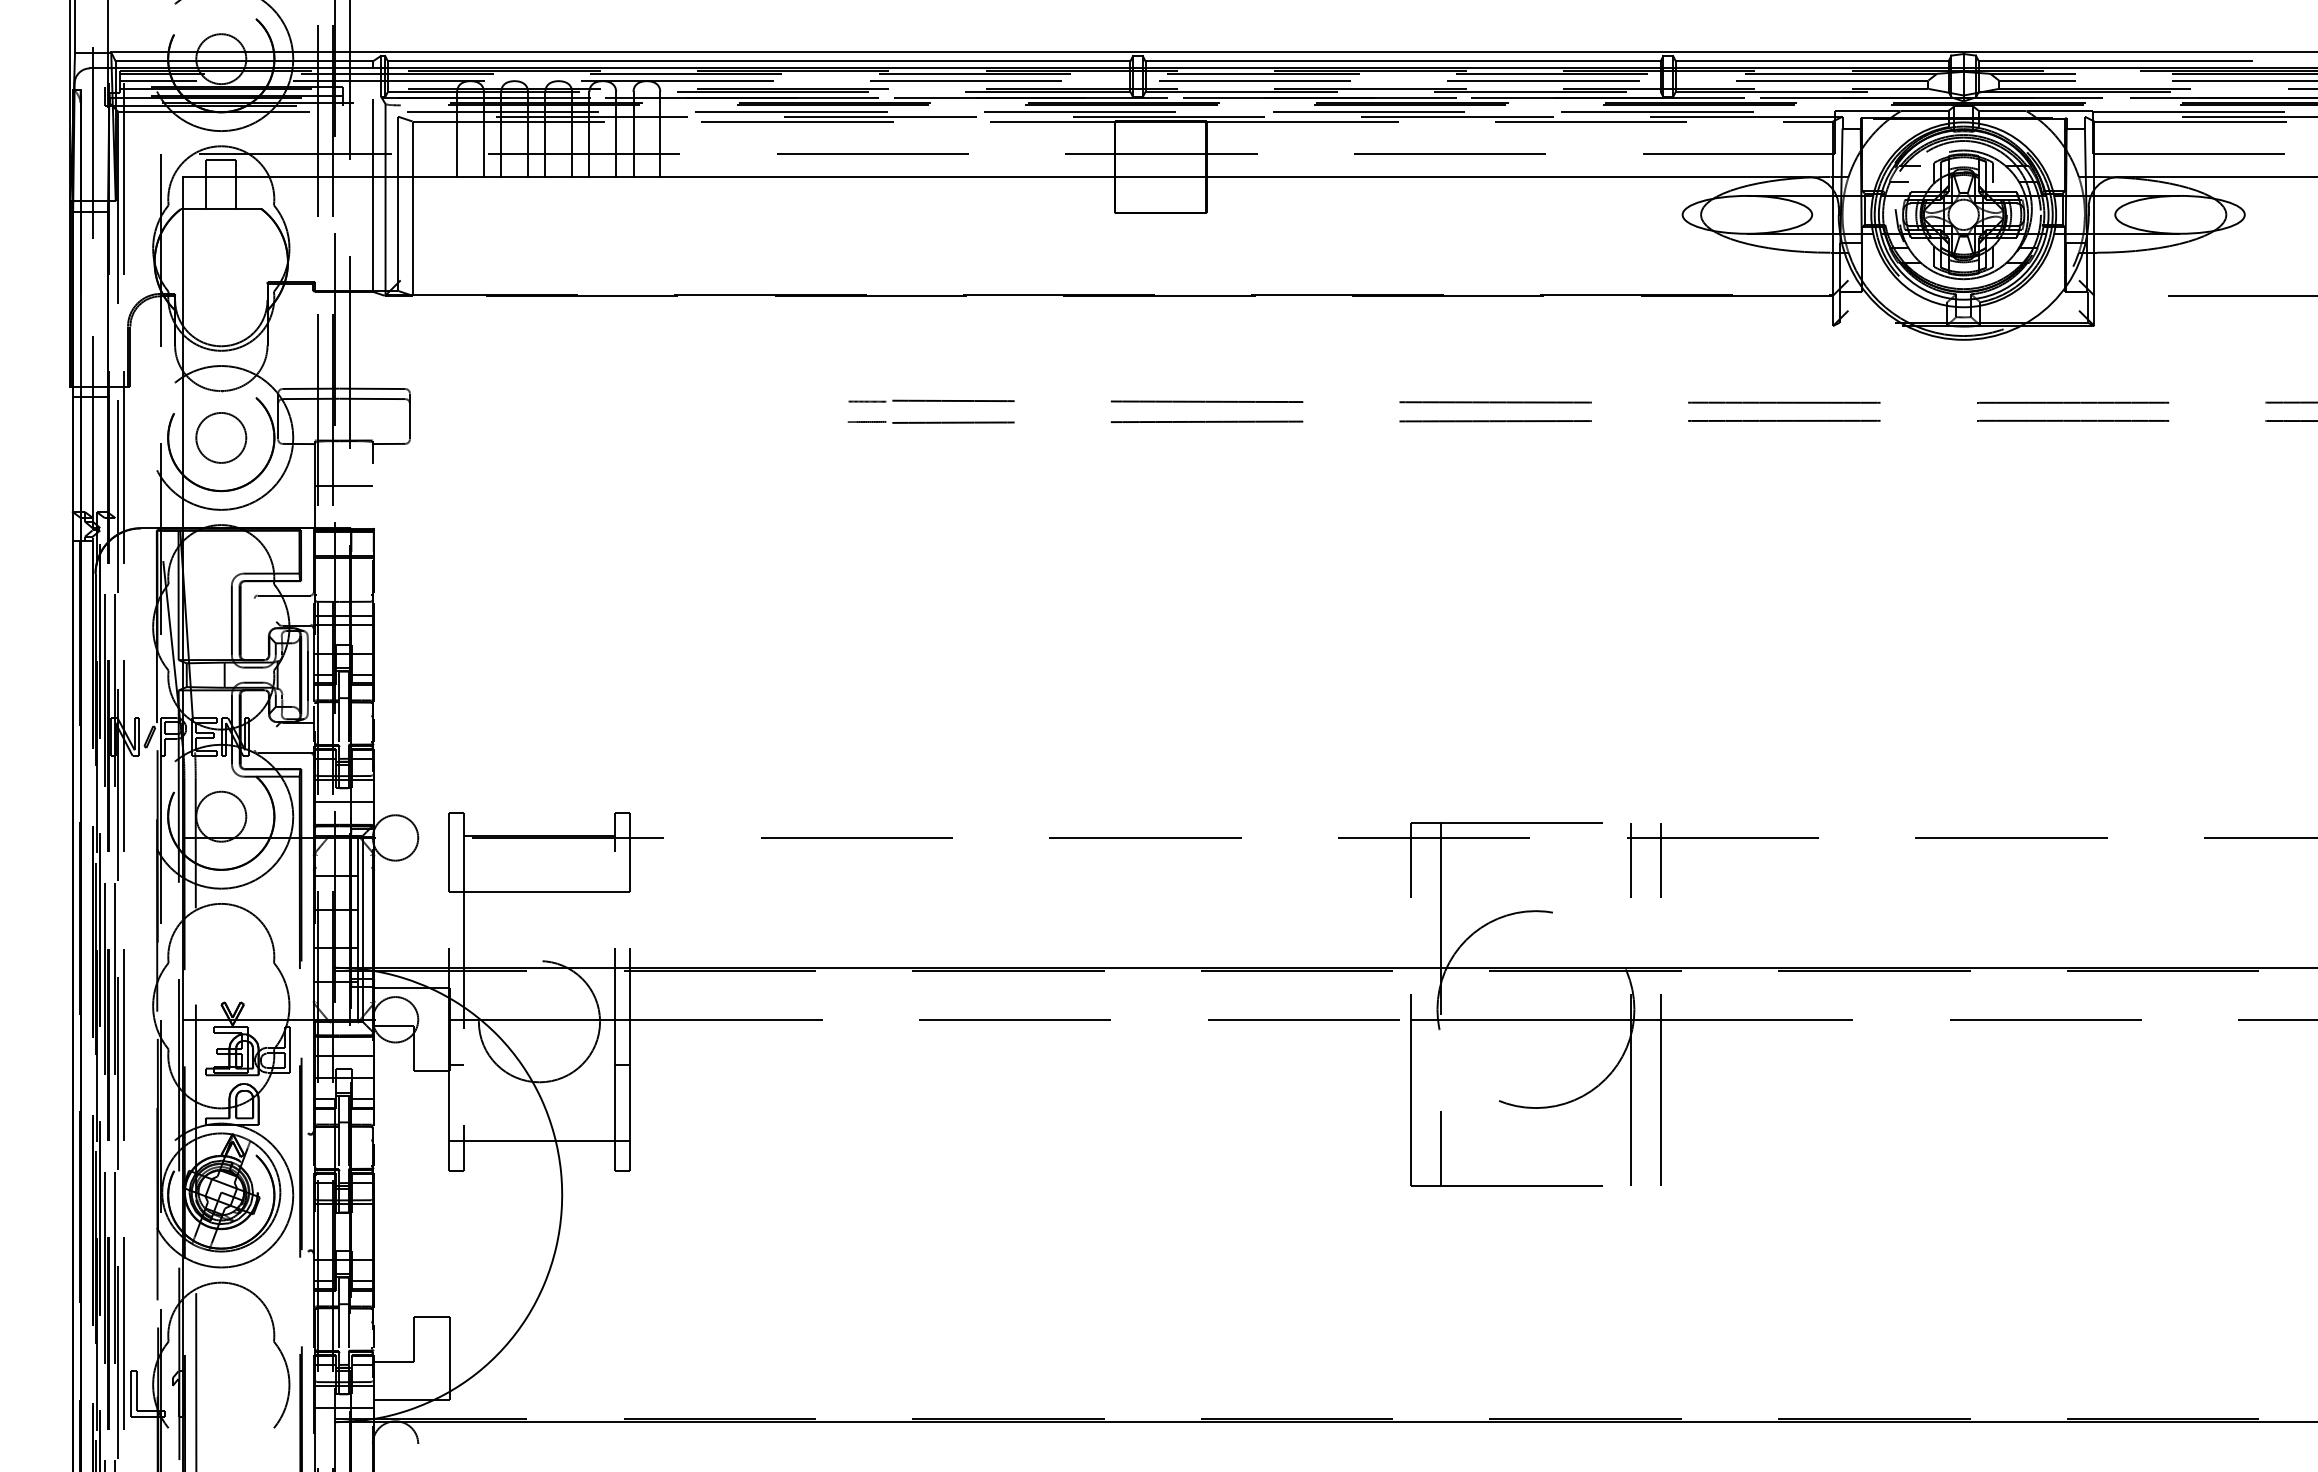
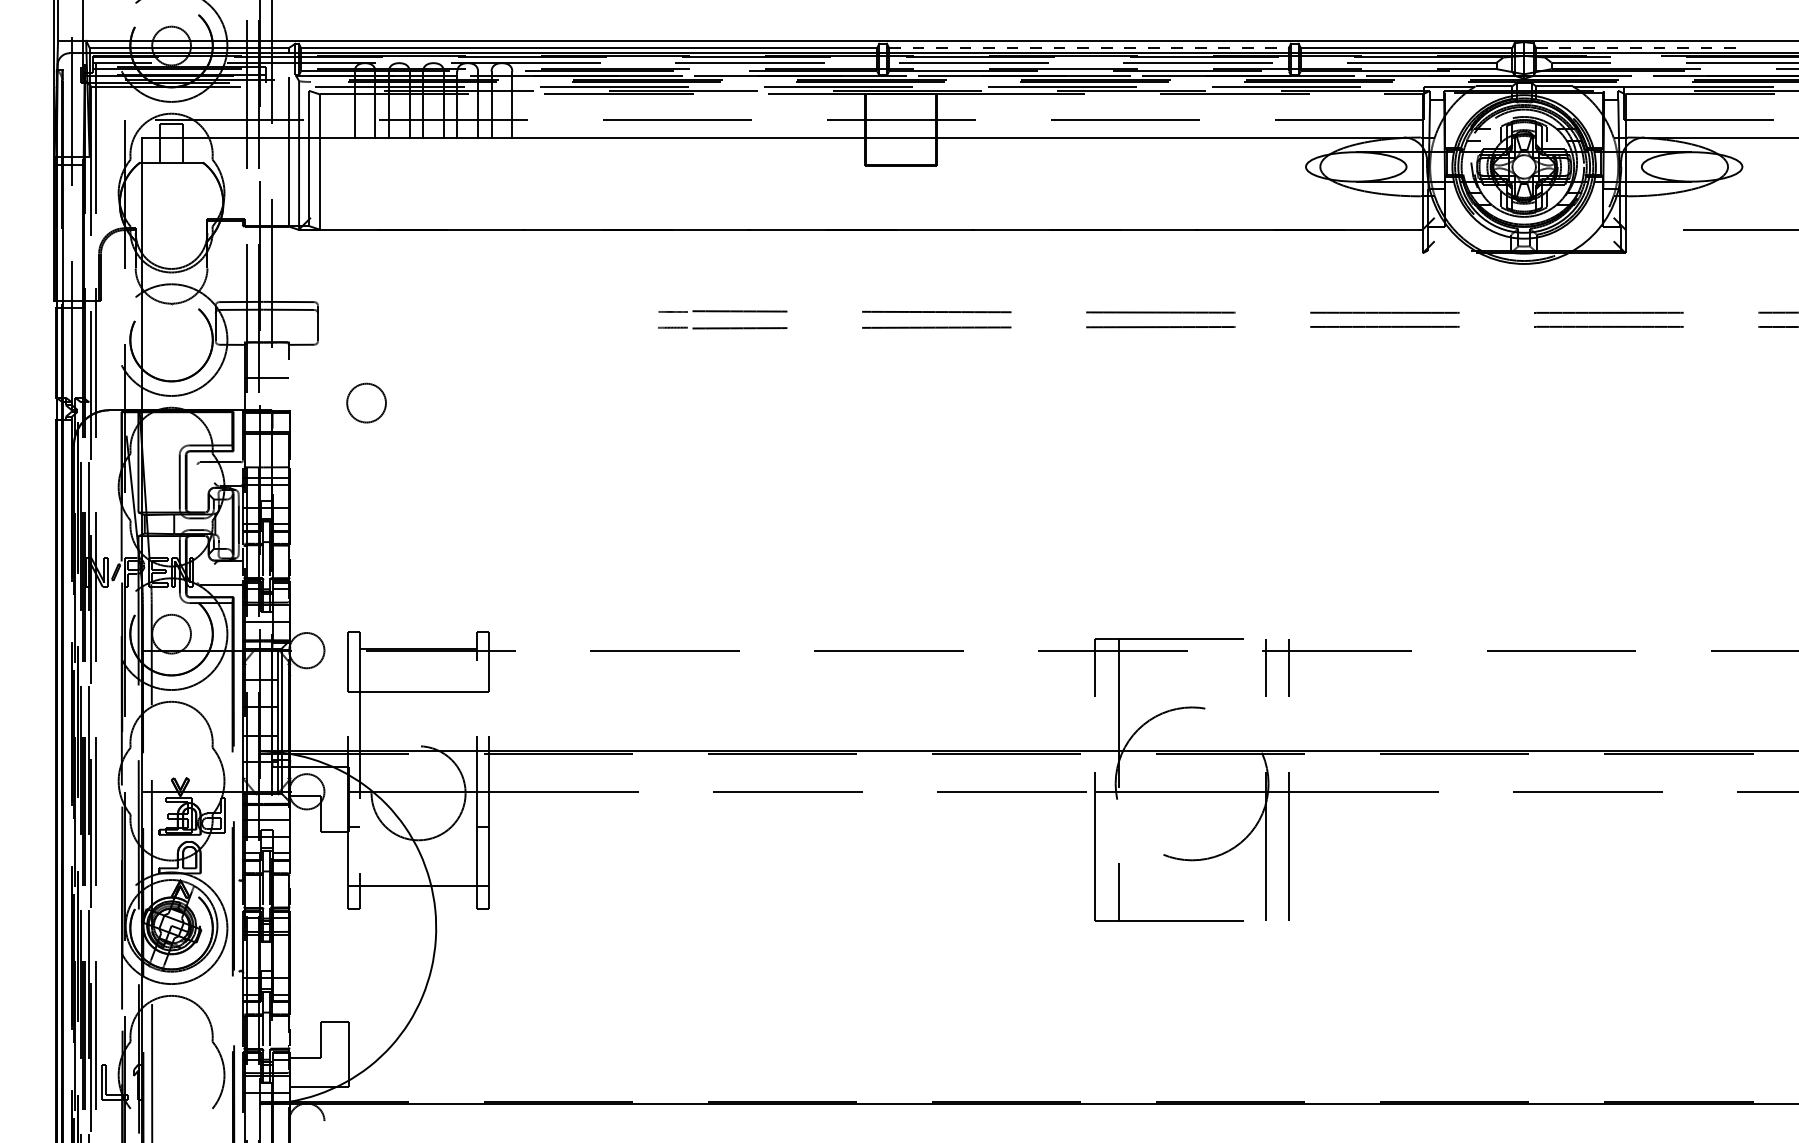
line: (1403, 60) -> (1089, 47), solid -> dashed
line: (2114, 60) -> (1641, 47), solid -> dashed
circle: (221, 437) -> (366, 402), moved

